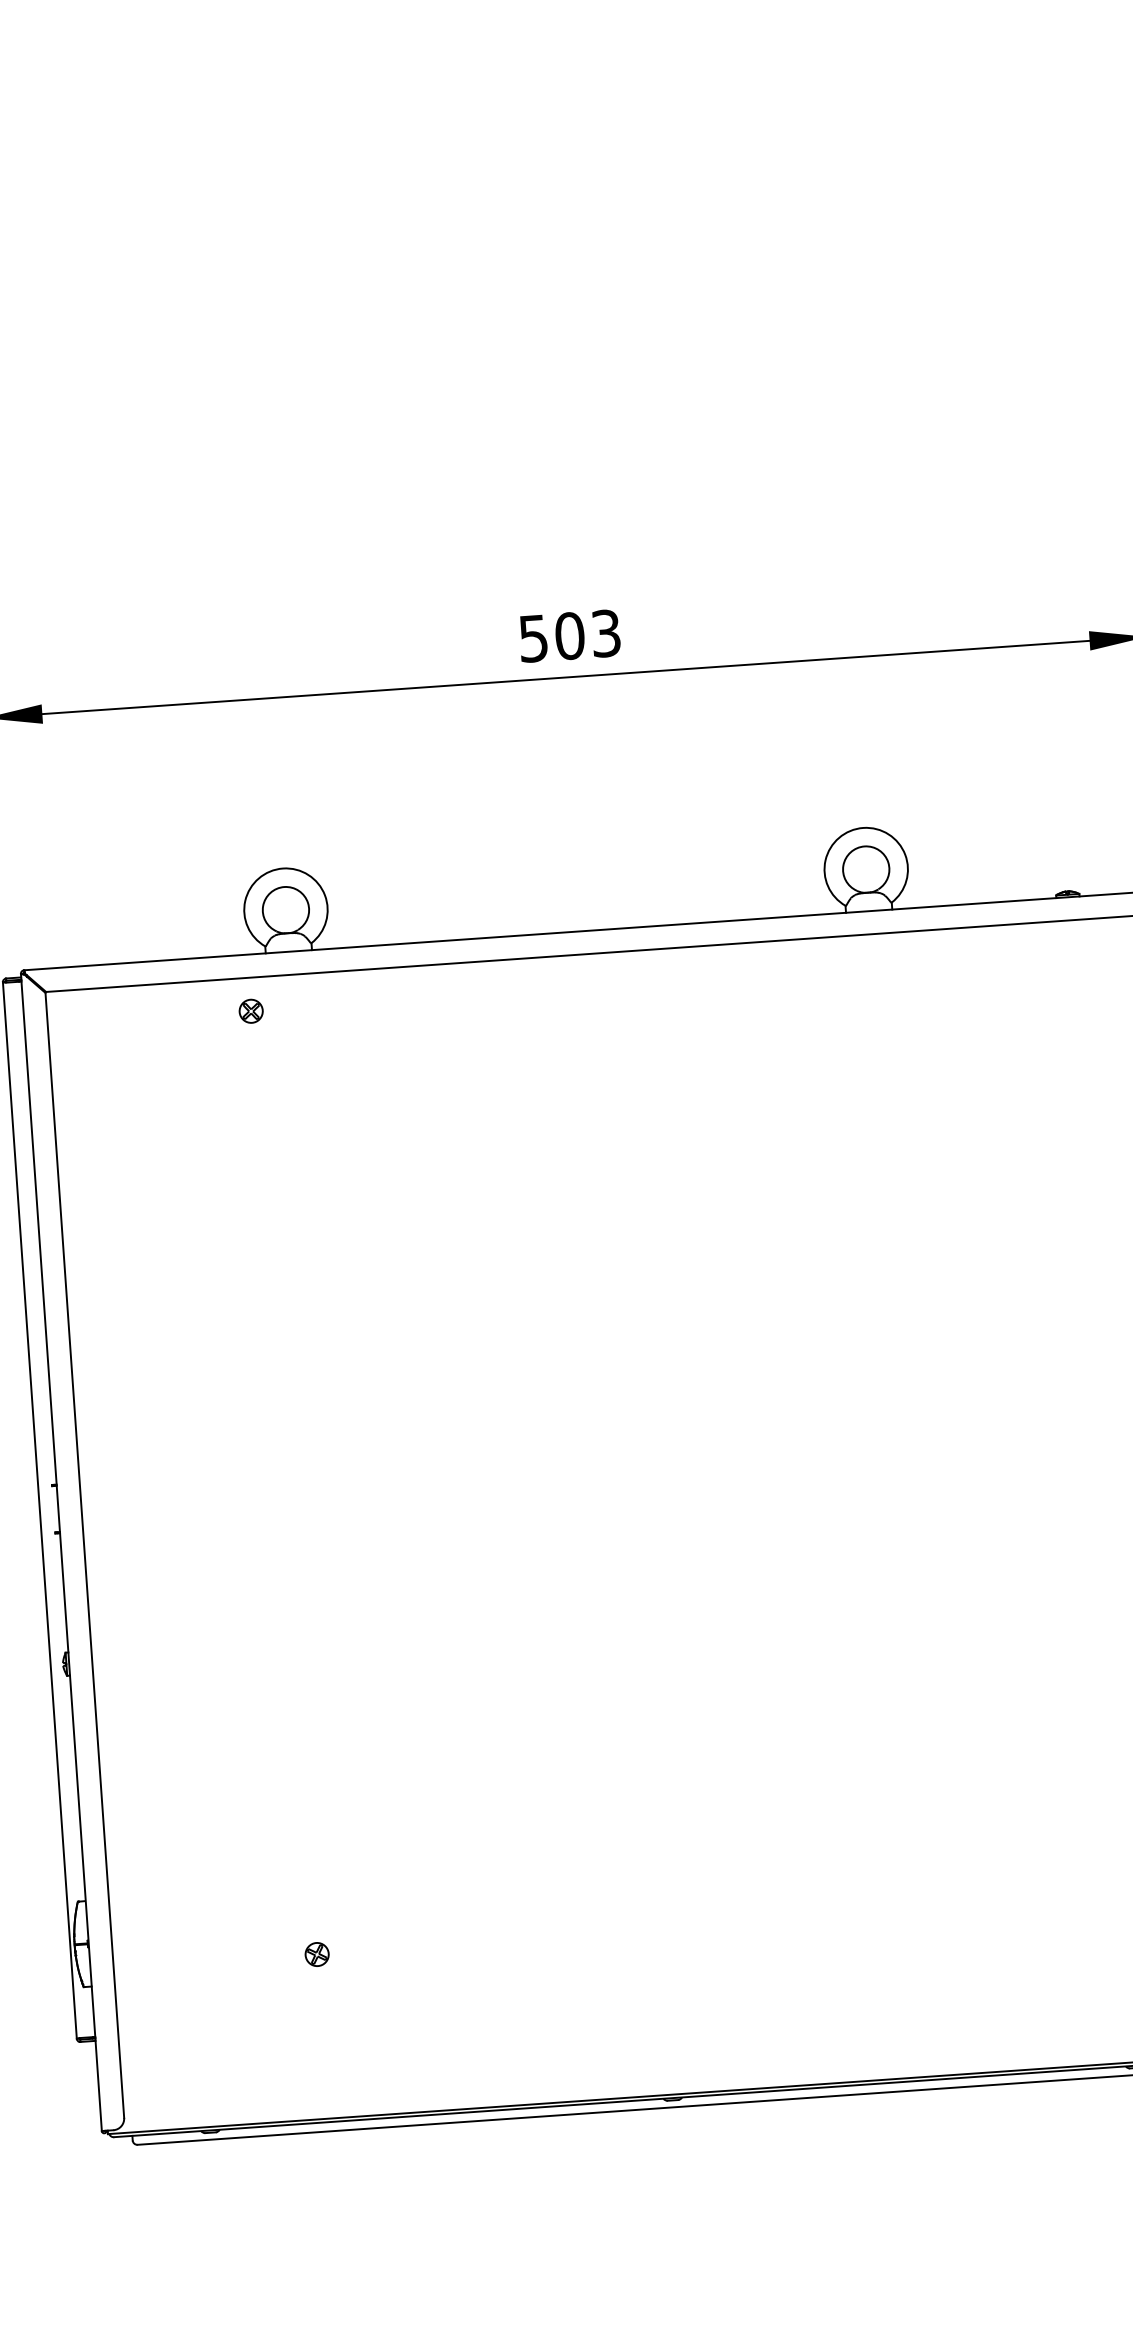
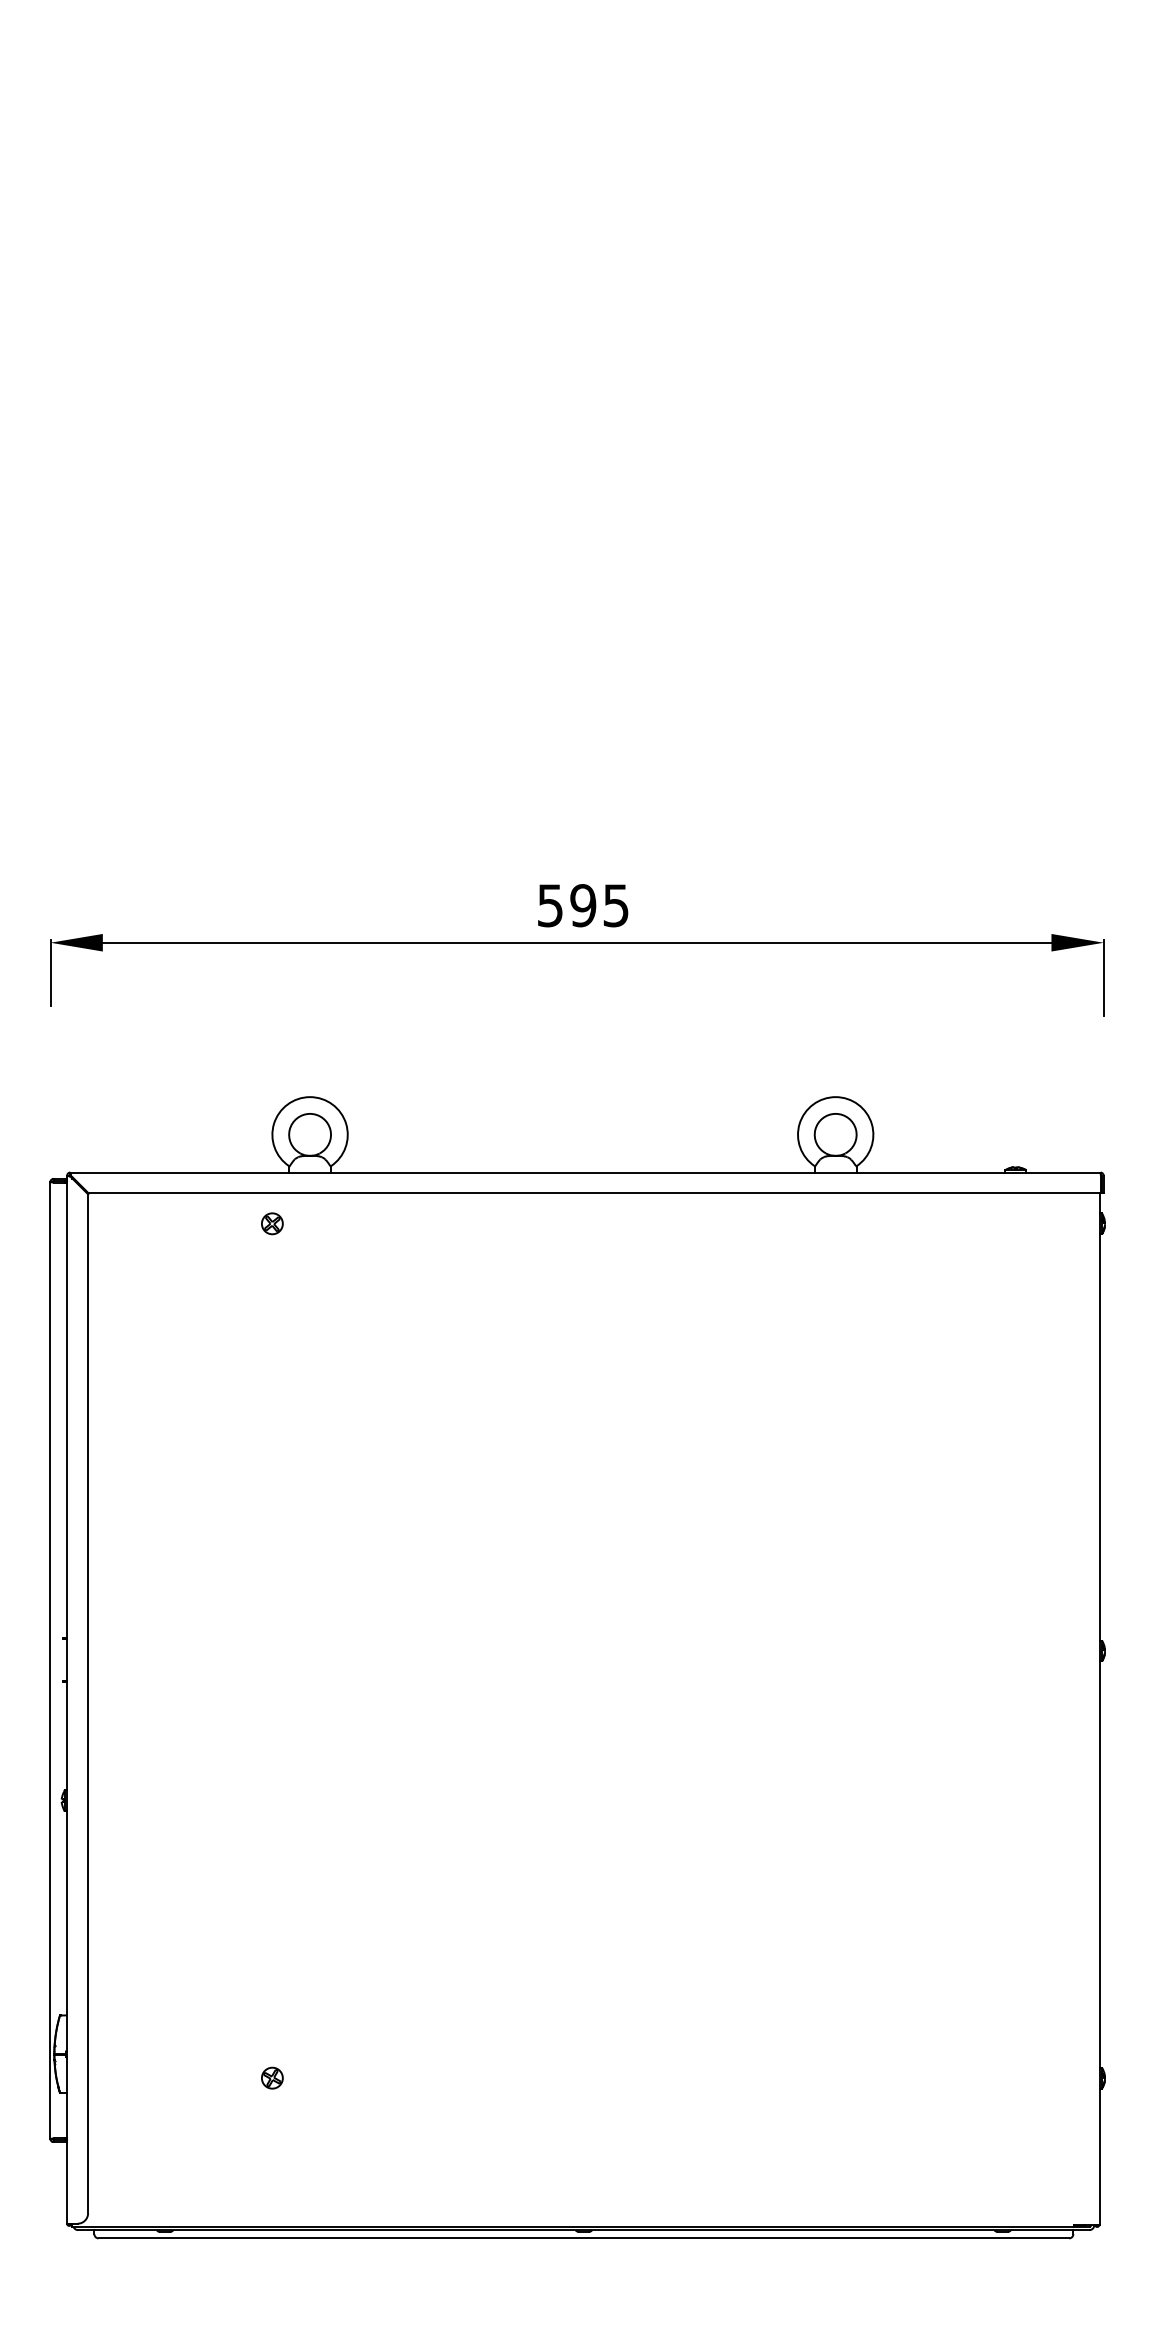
text: (587, 634) -> (599, 905), 503 -> 595

